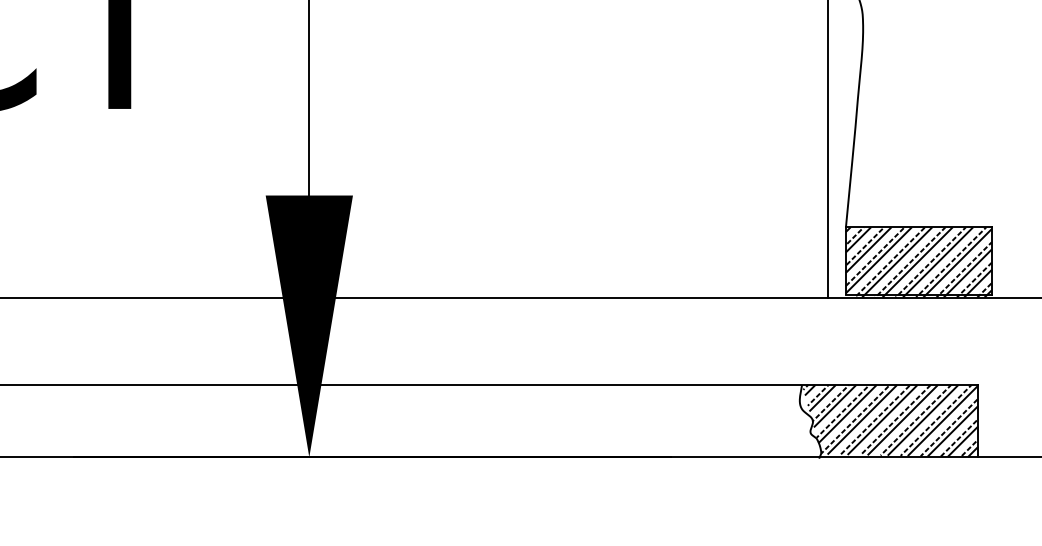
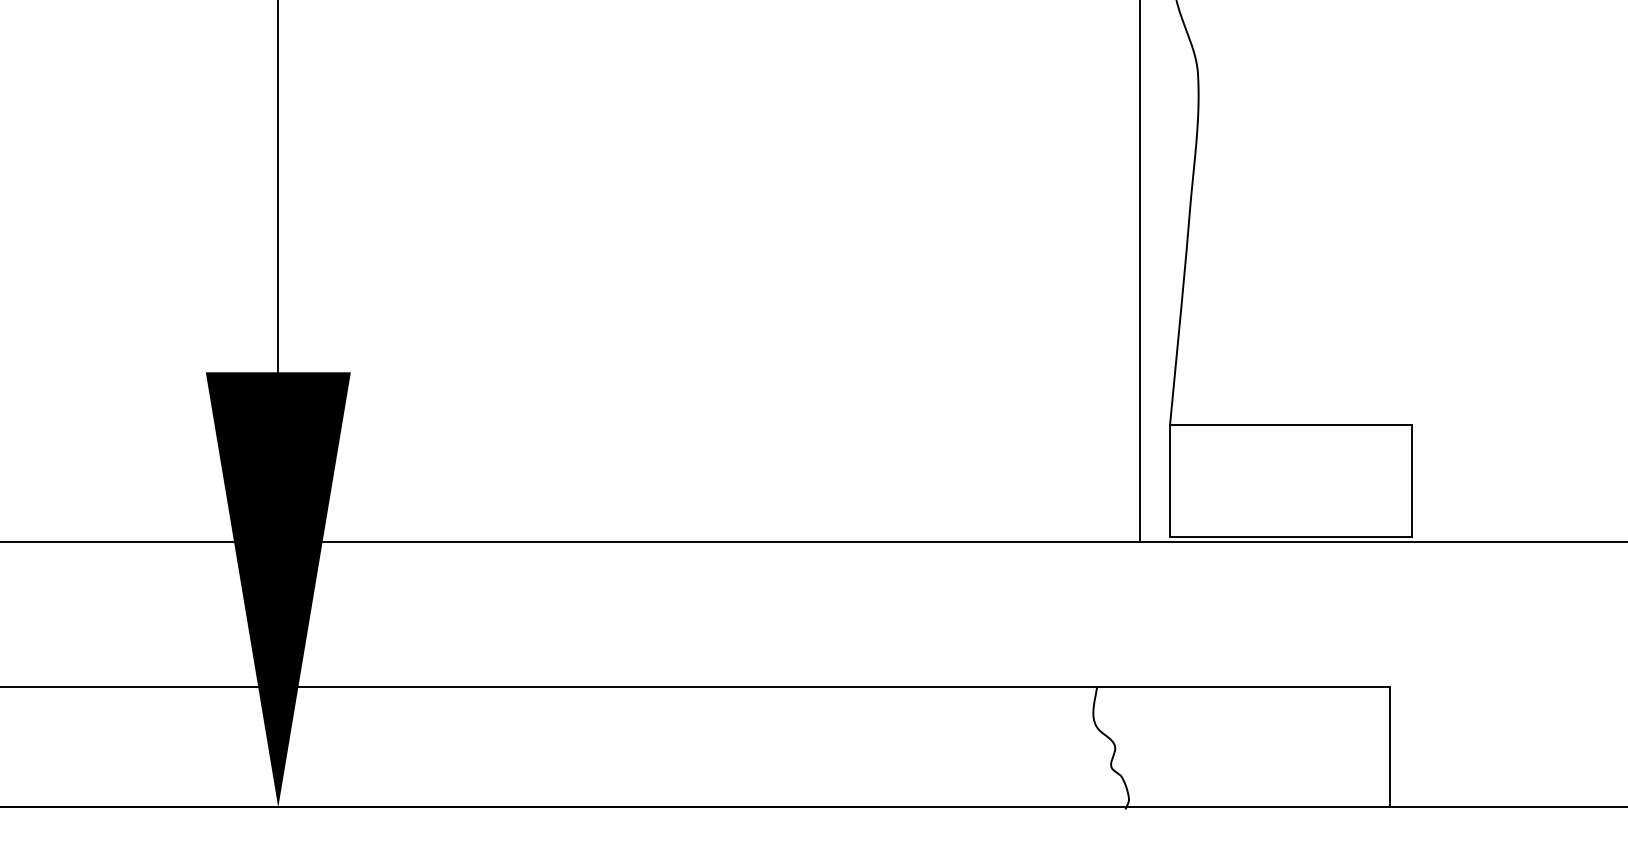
hatch: (918, 262) -> (1290, 483), removed
hatch: (890, 421) -> (1244, 747), removed

